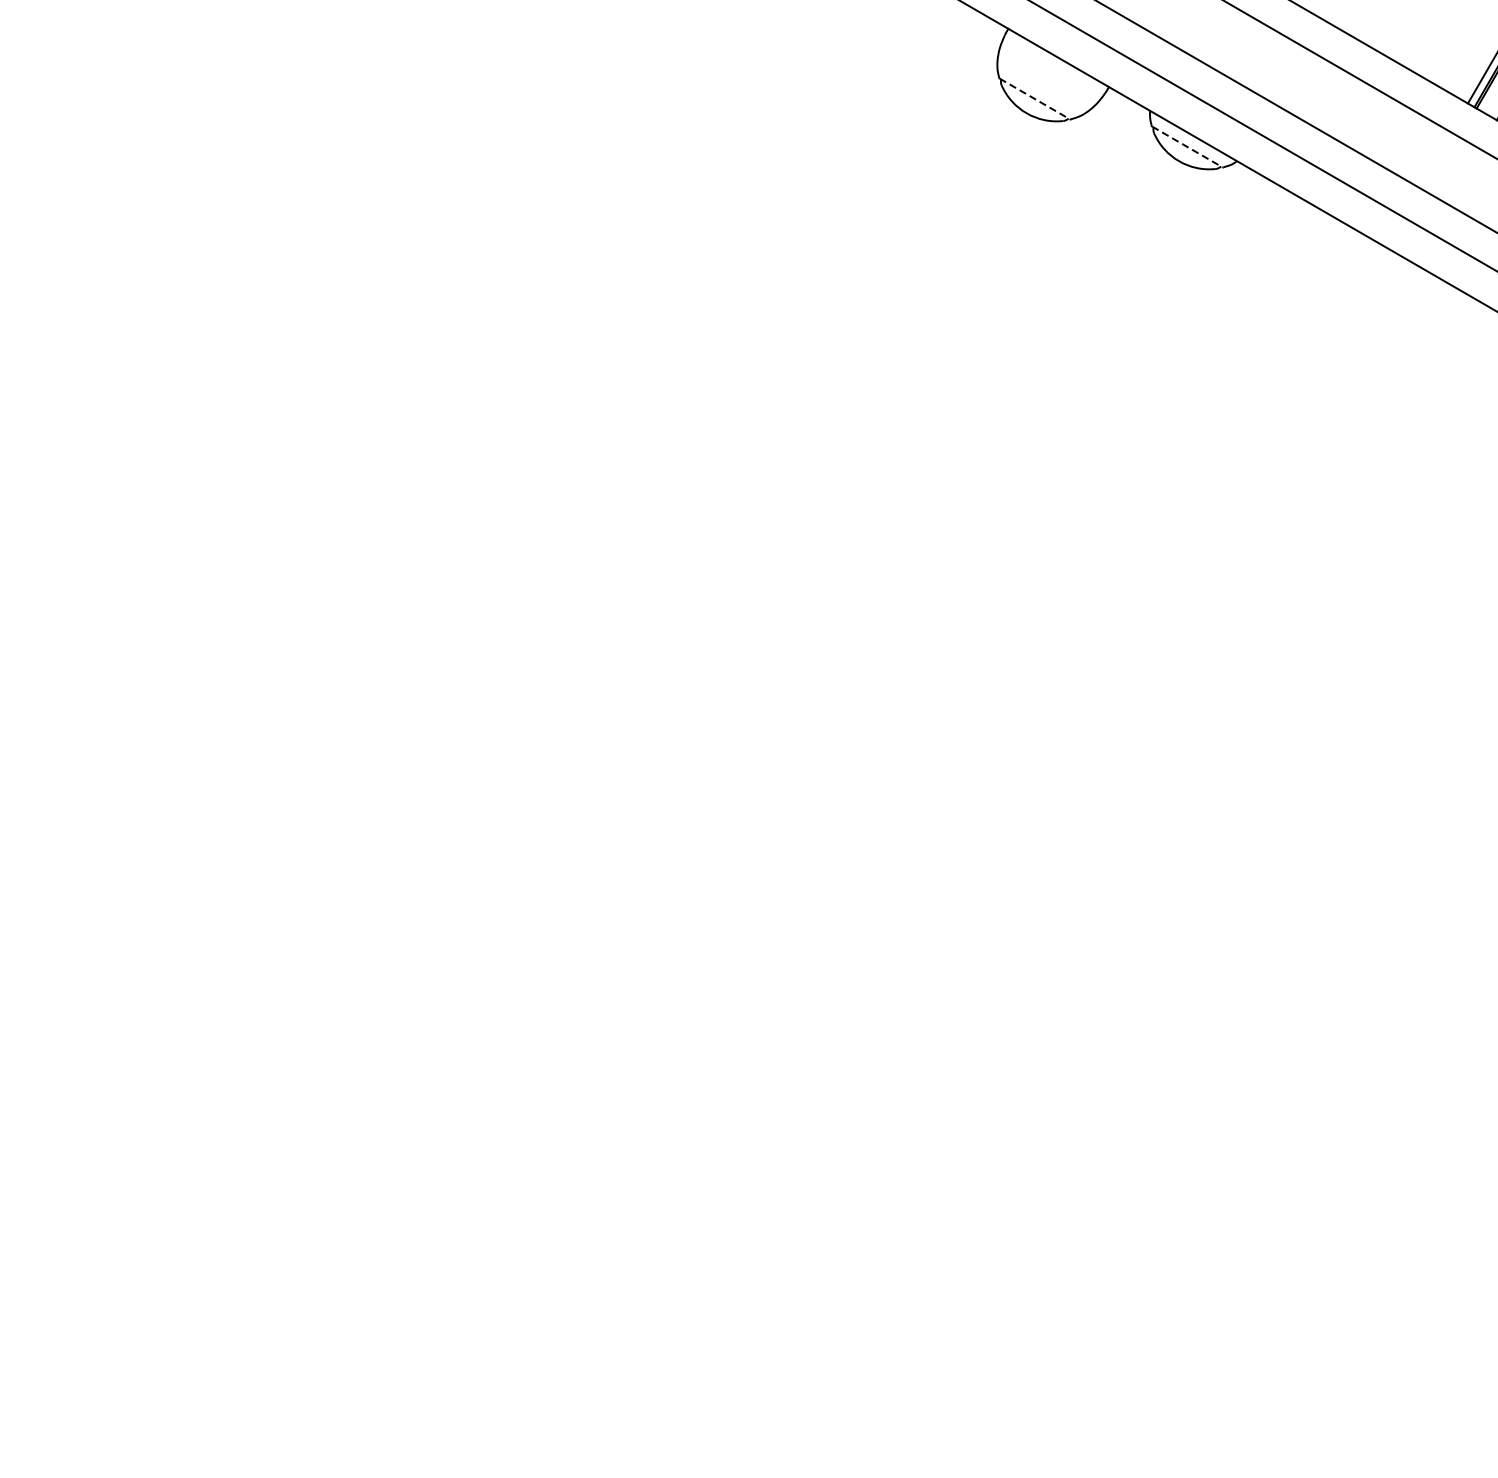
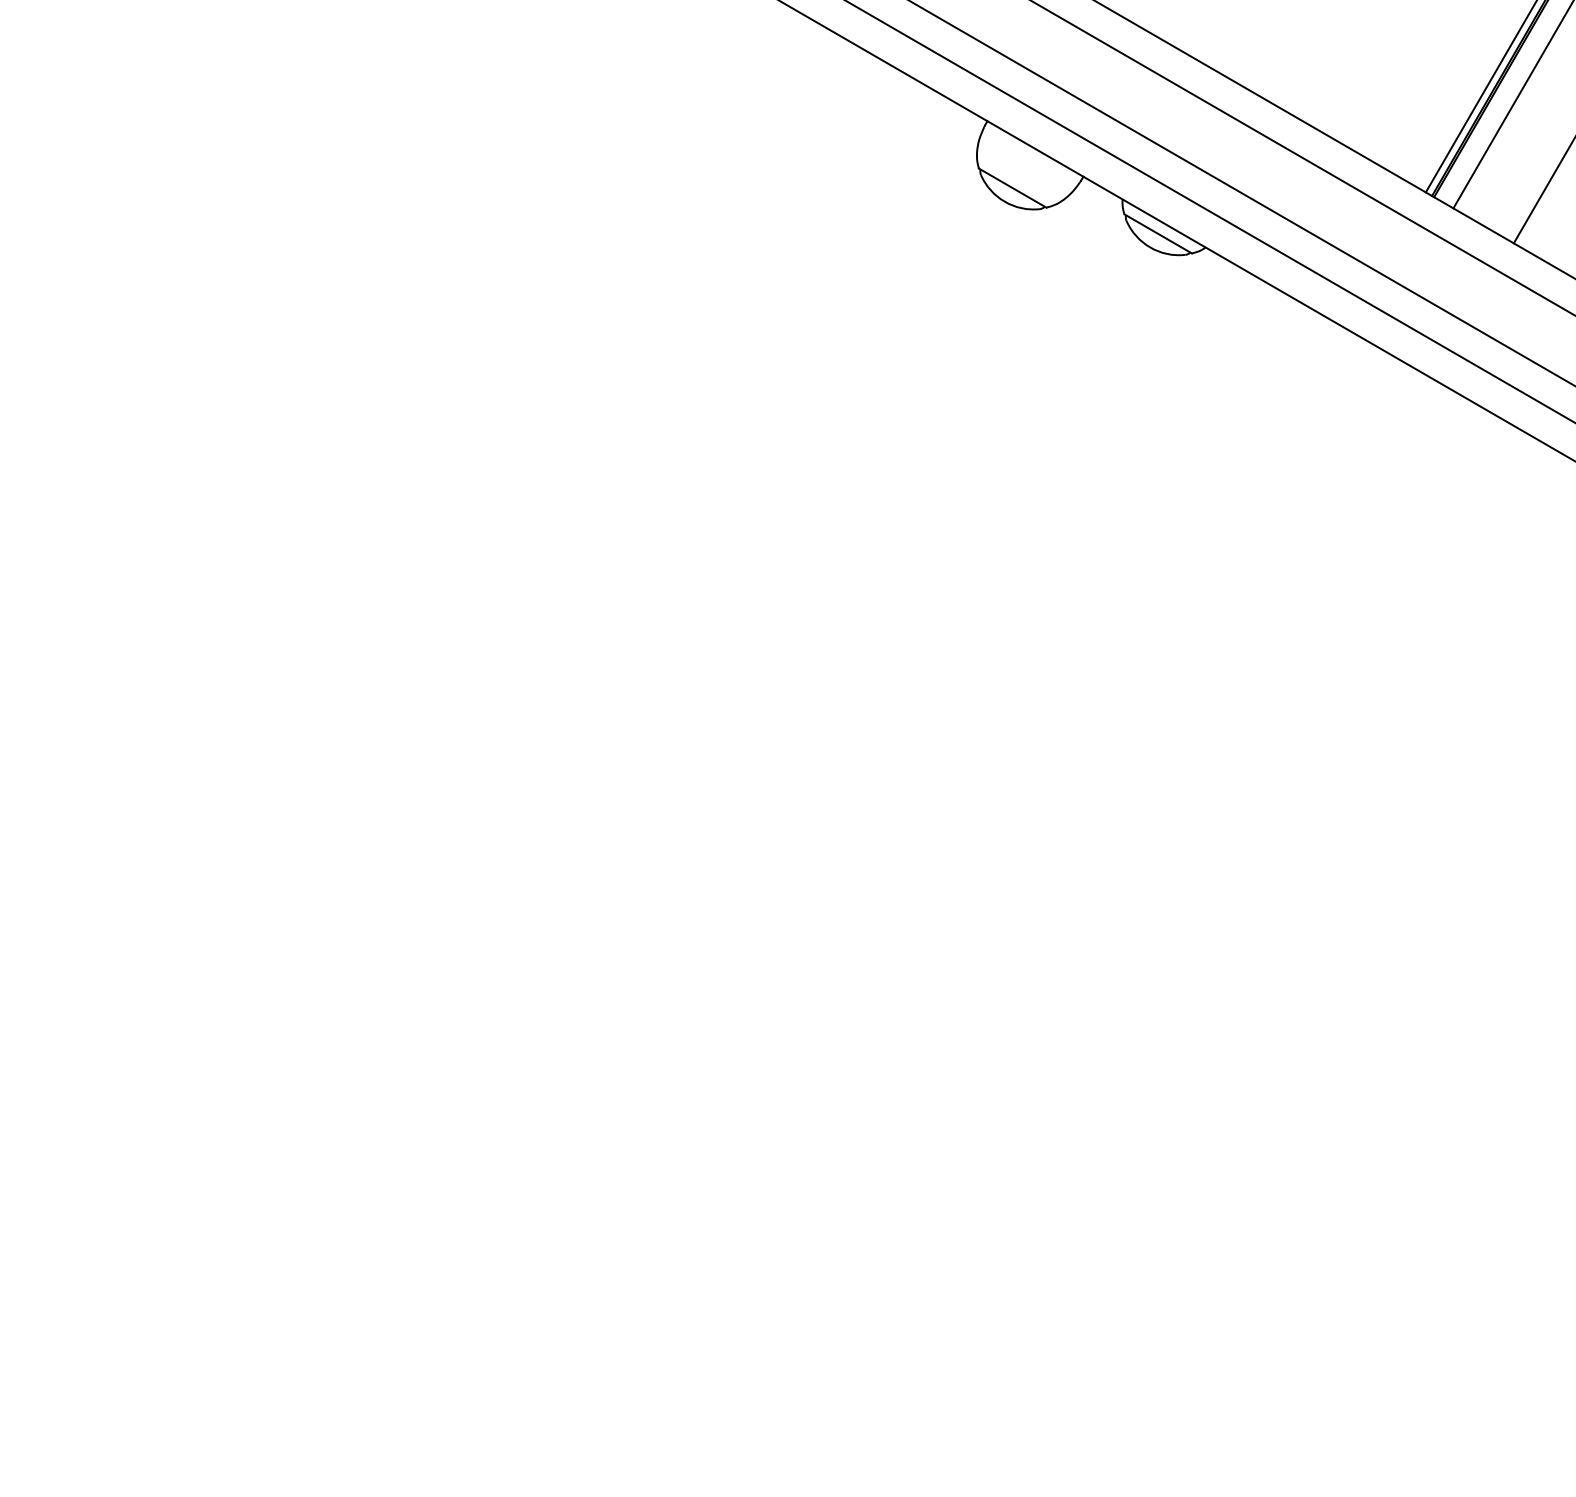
line: (1034, 99) -> (1012, 188), dashed -> solid
line: (1187, 146) -> (1158, 233), dashed -> solid

